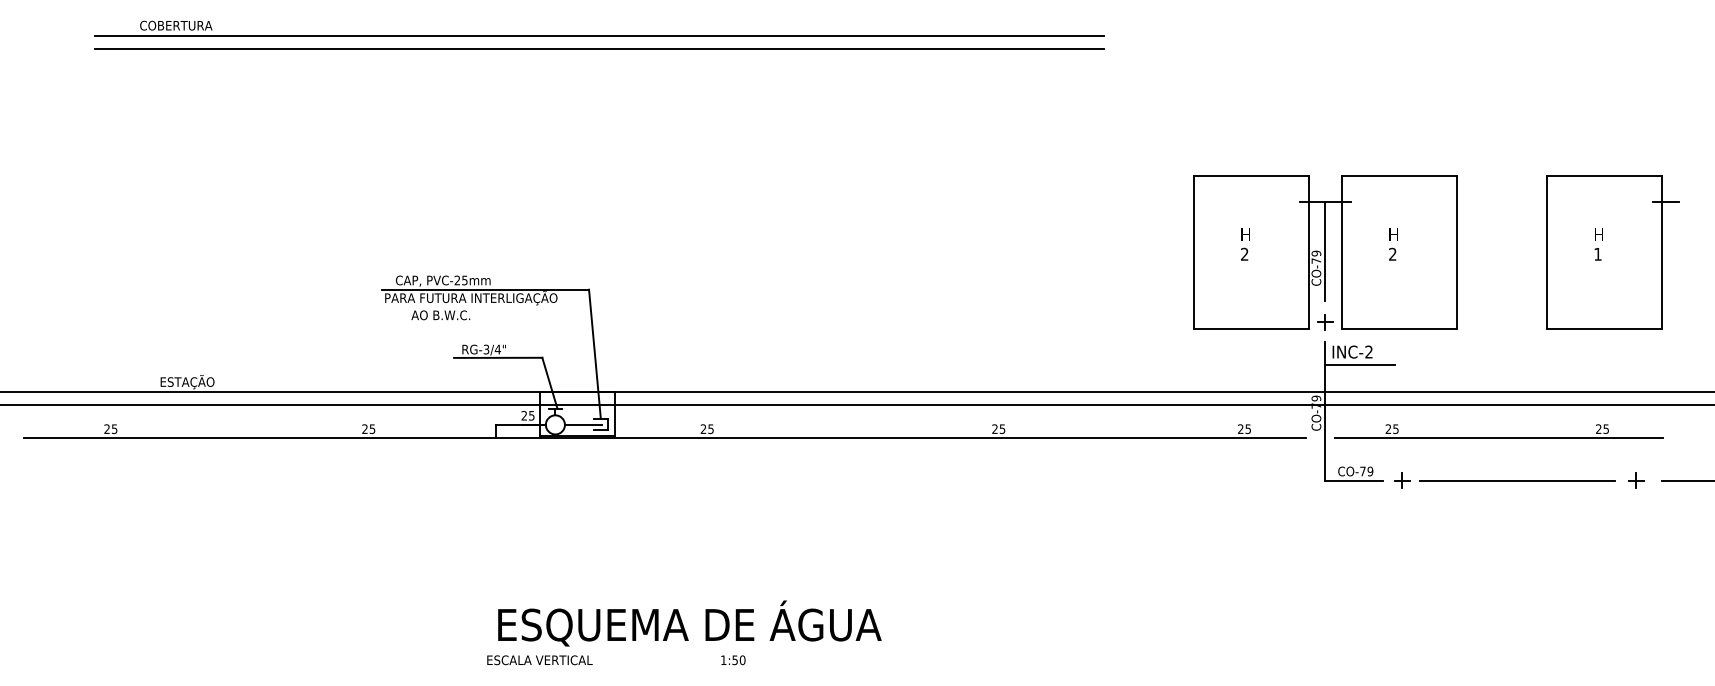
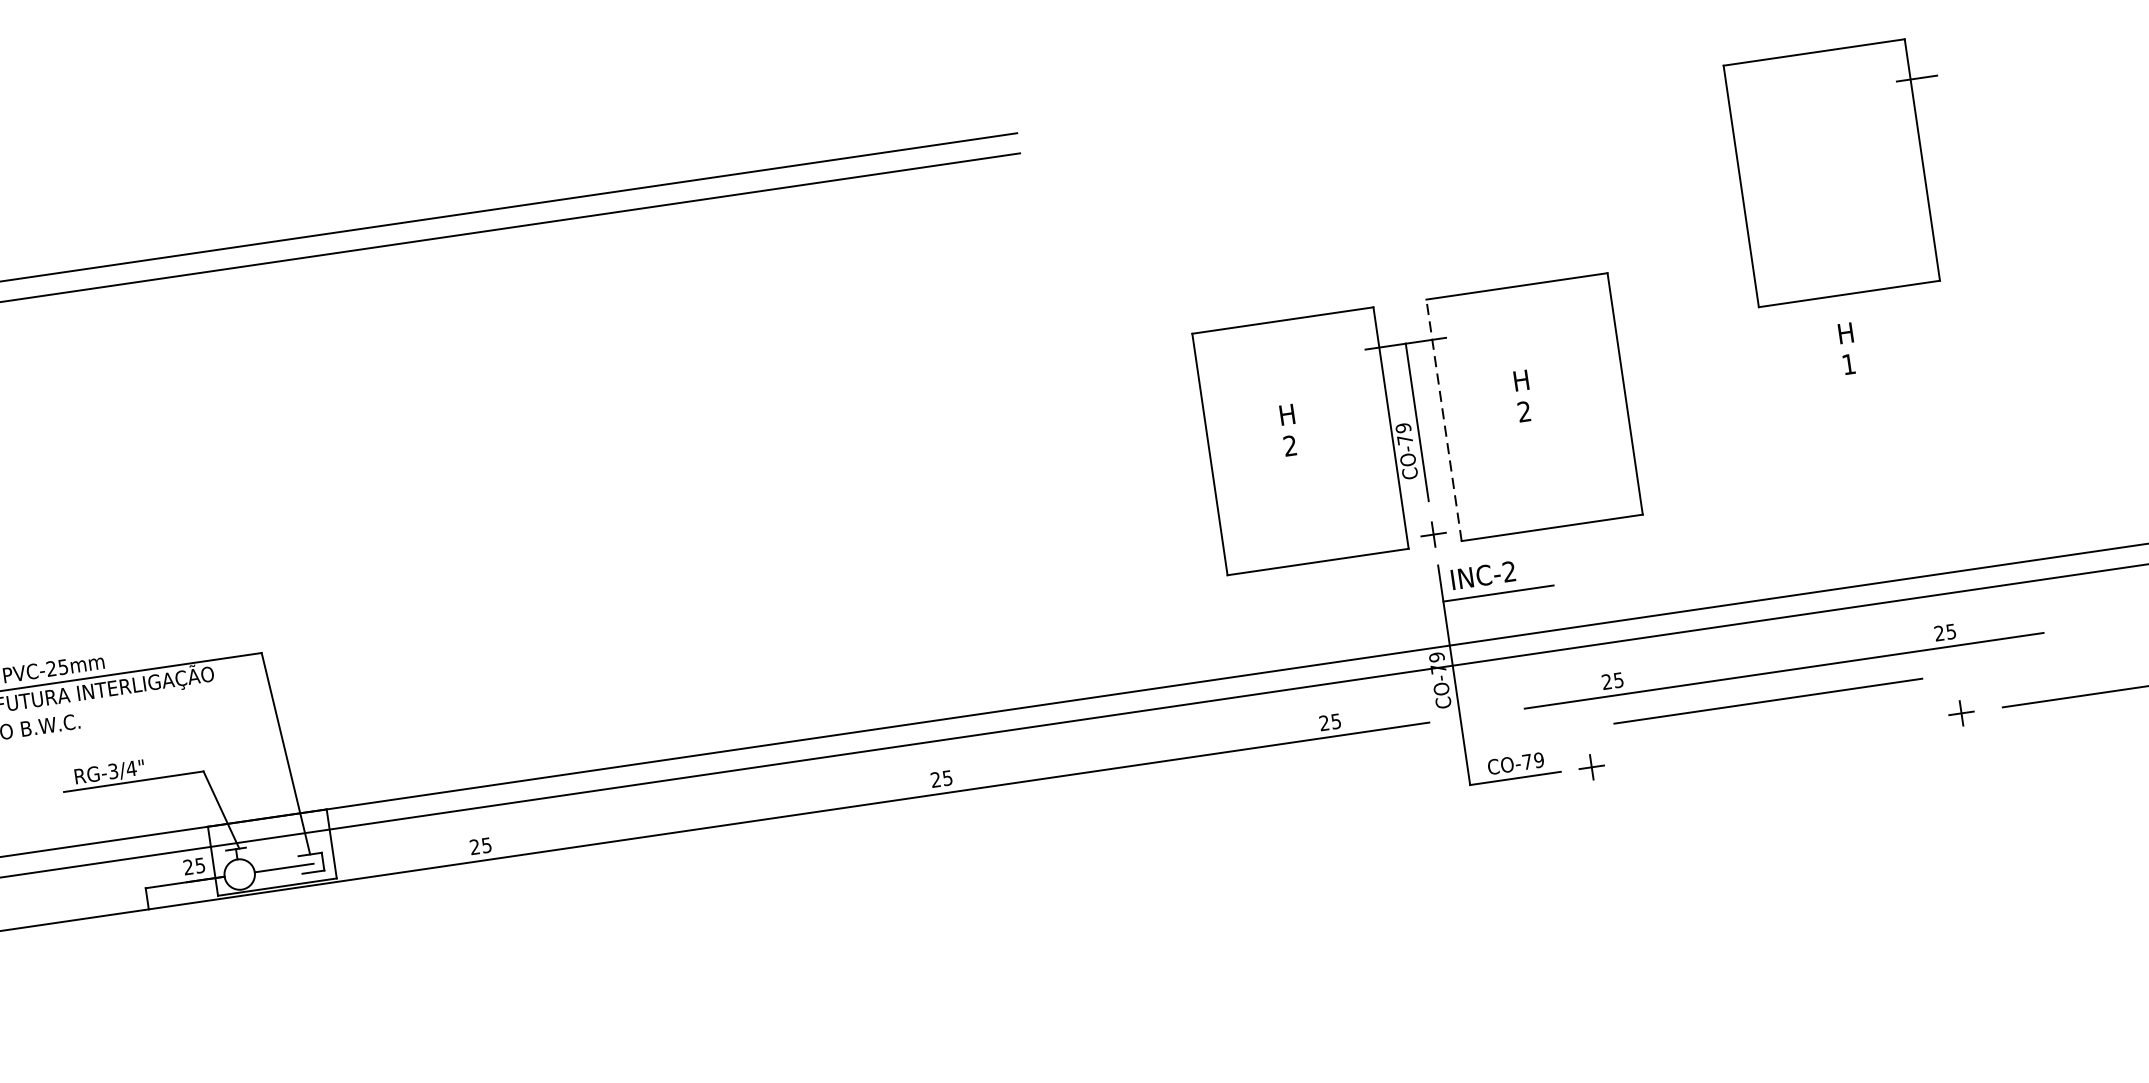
line: (1342, 251) -> (1444, 418), solid -> dashed
part: (1612, 252) -> (1844, 171), moved
part: (1498, 431) -> (1781, 660), moved
line: (1517, 480) -> (1767, 700), moved

